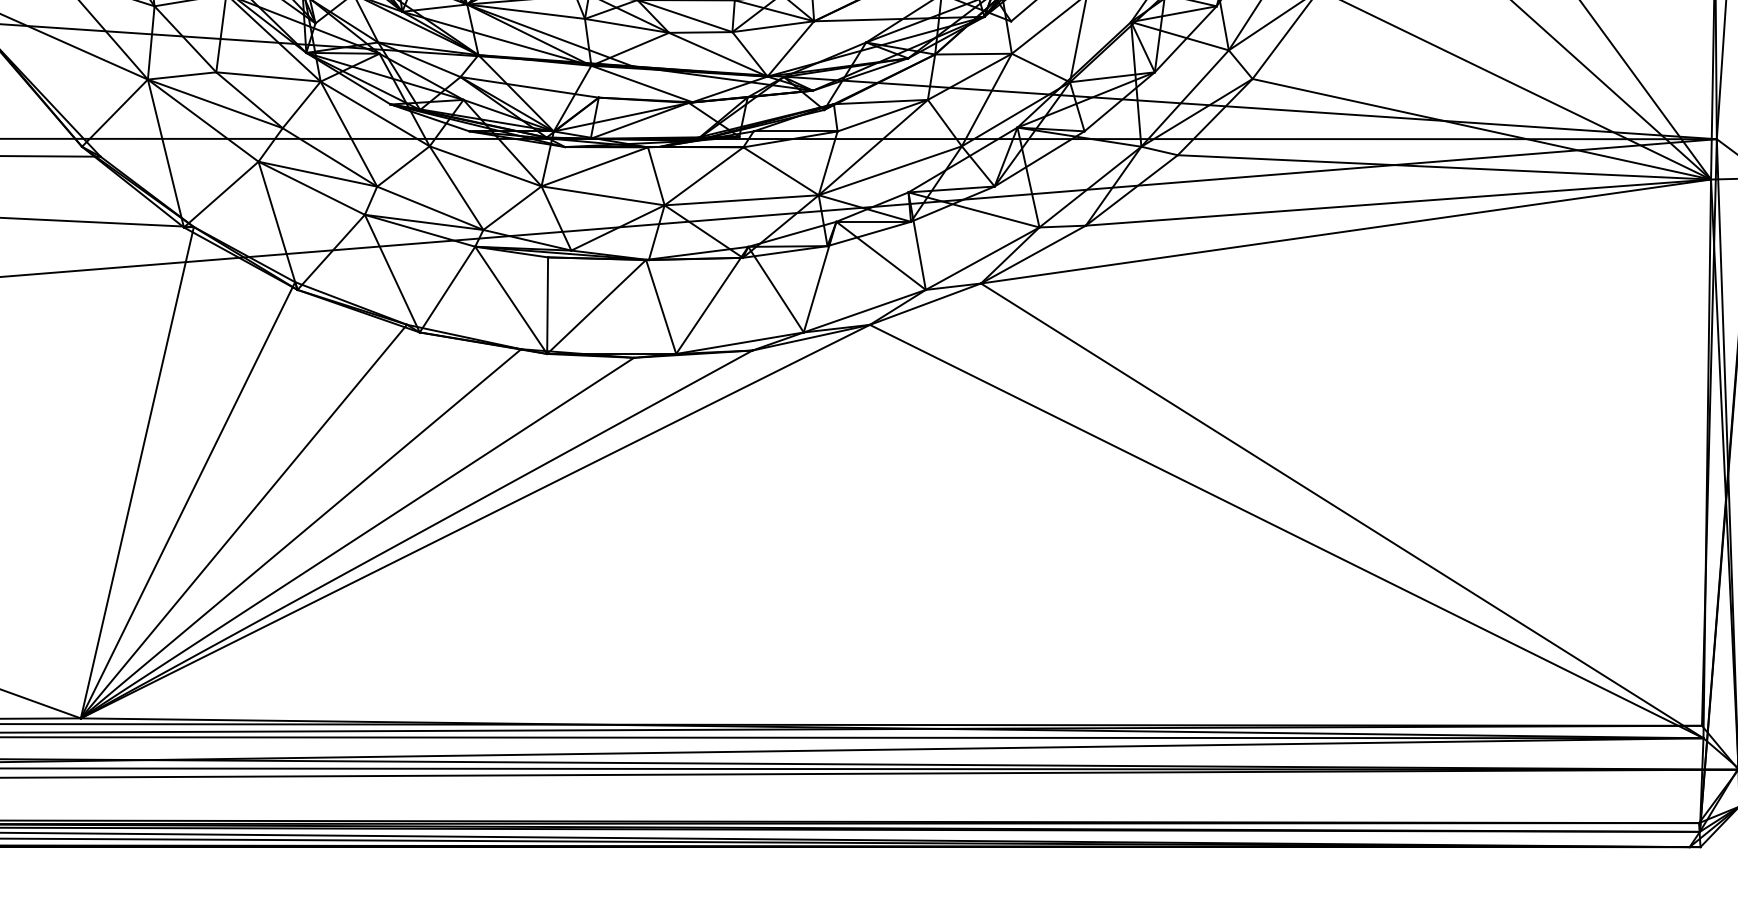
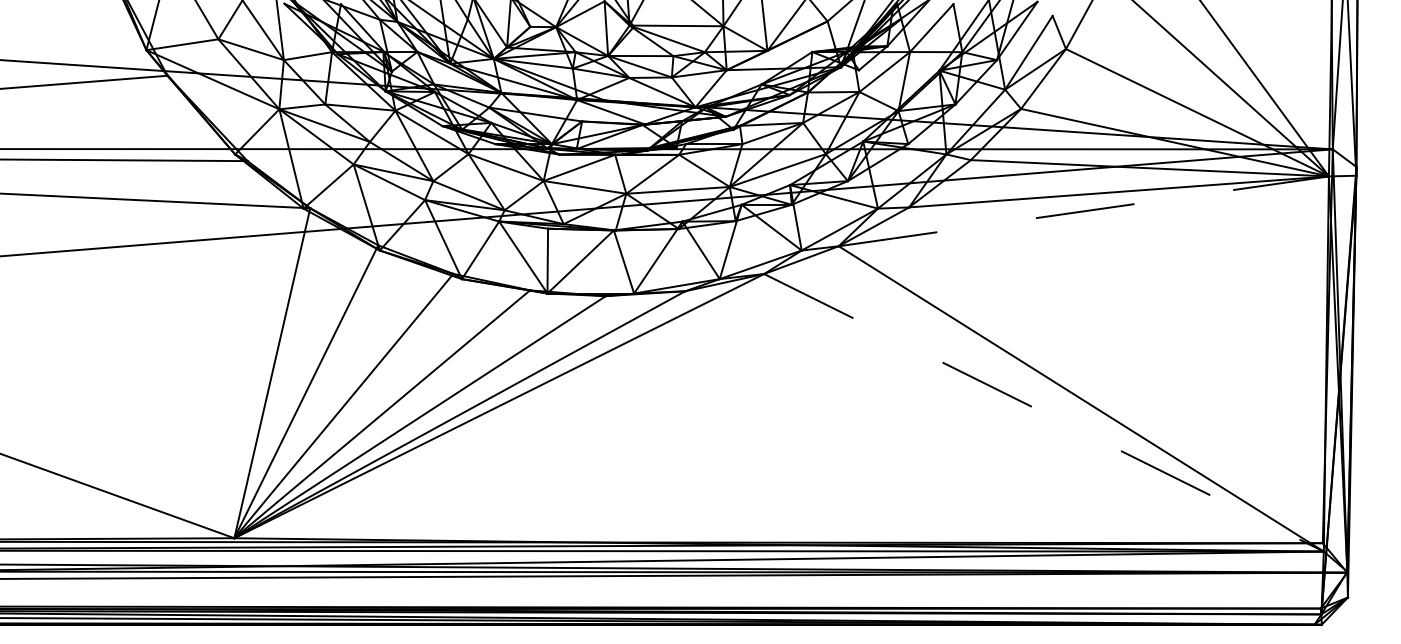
line: (1345, 231) -> (1083, 211), solid -> dashed
line: (1287, 532) -> (1044, 413), solid -> dashed

